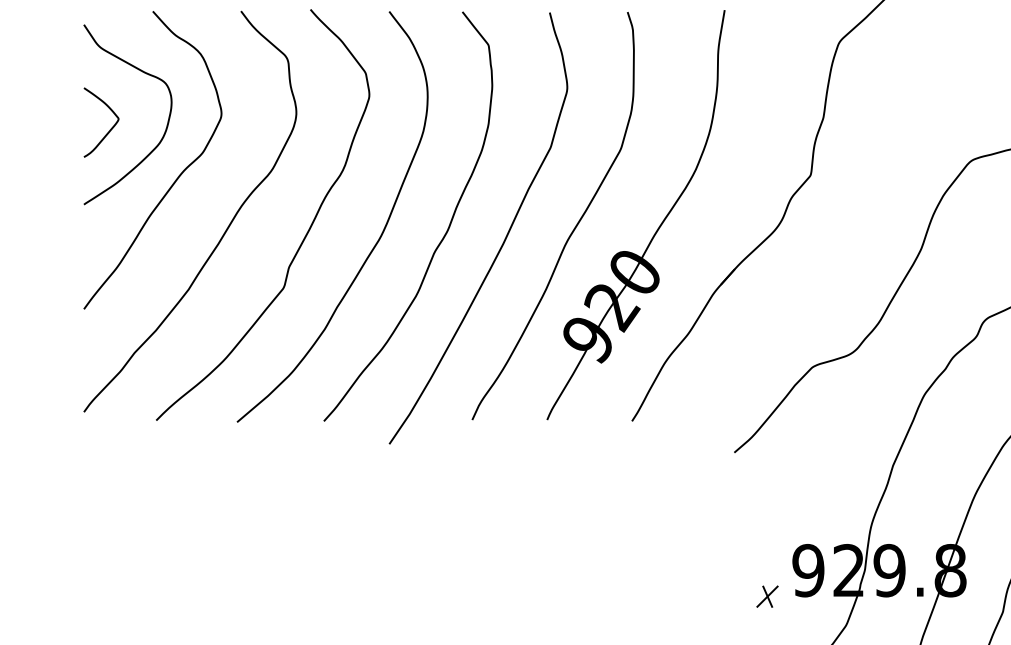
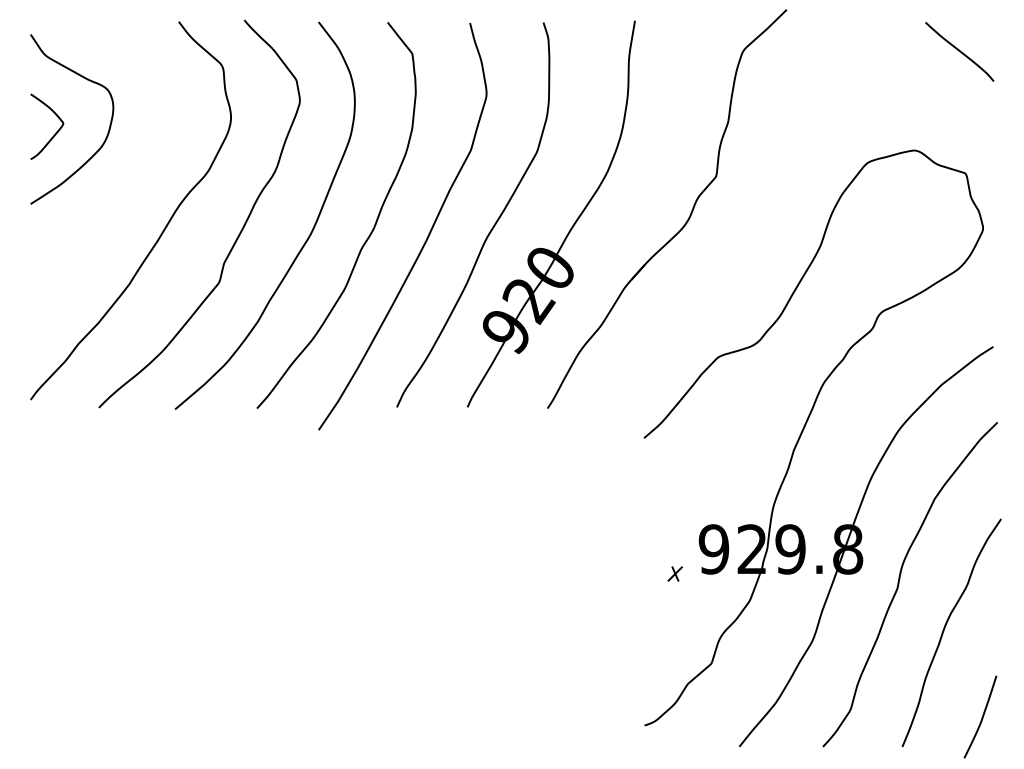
curve: (176, 178) -> (117, 179), removed
part: (766, 596) -> (674, 573), size x0.7

